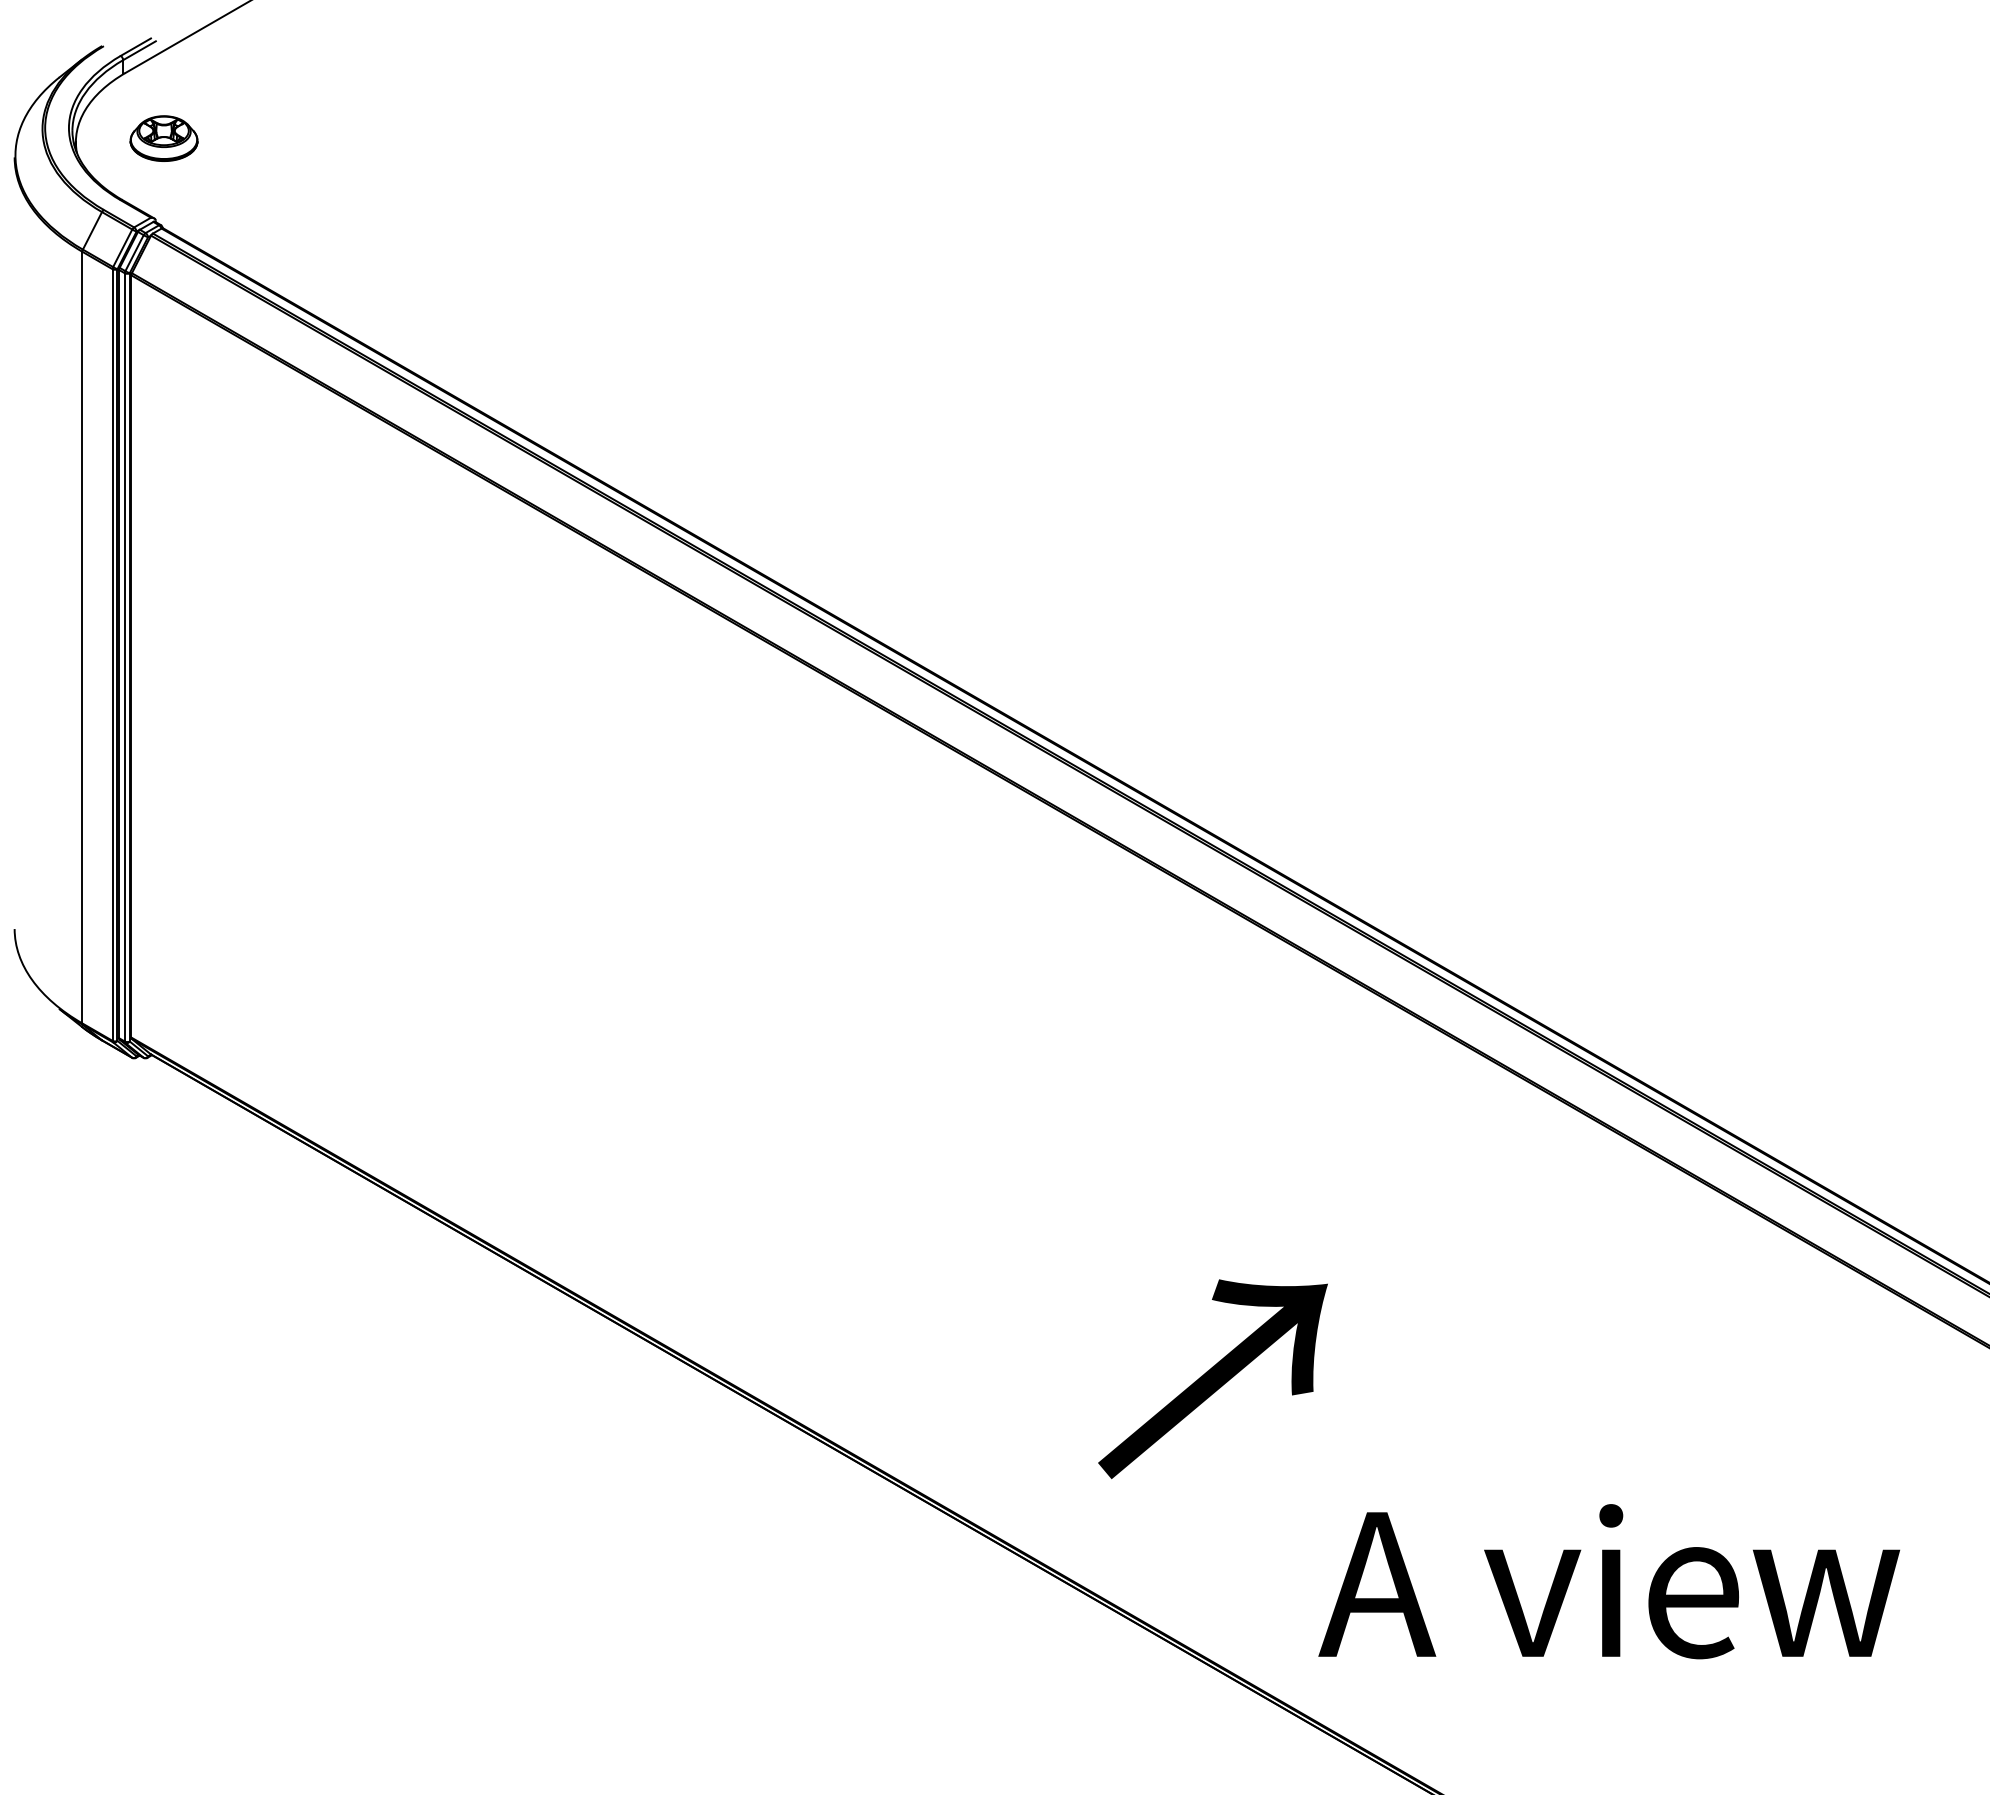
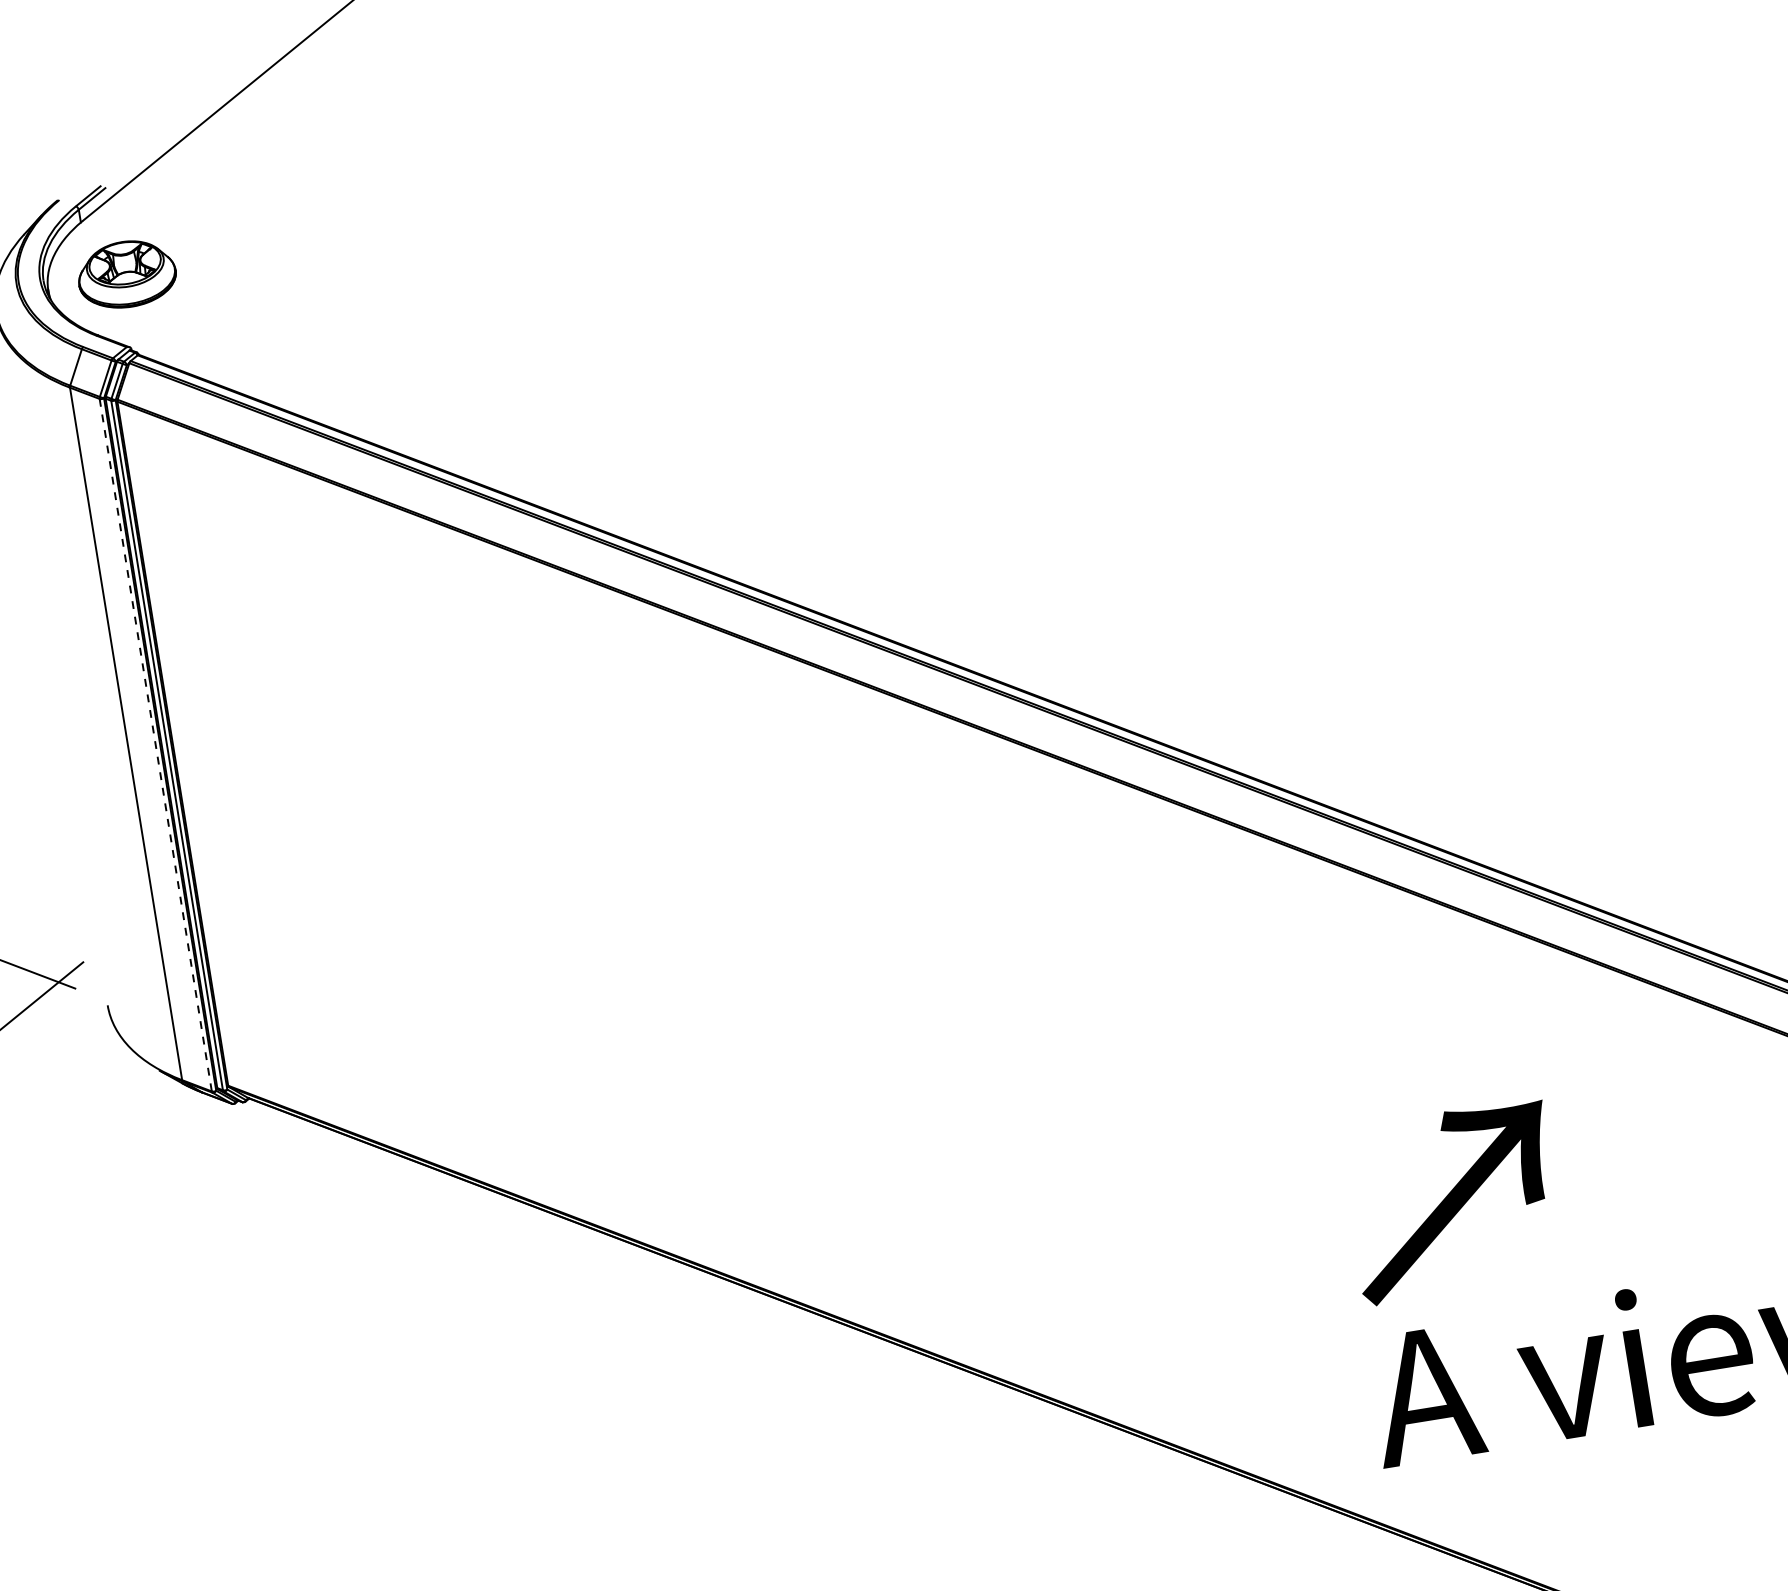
part: (163, 138) -> (126, 274), size x1.6
line: (112, 655) -> (155, 745), solid -> dashed
text: (1212, 1379) -> (1452, 1202), moved

